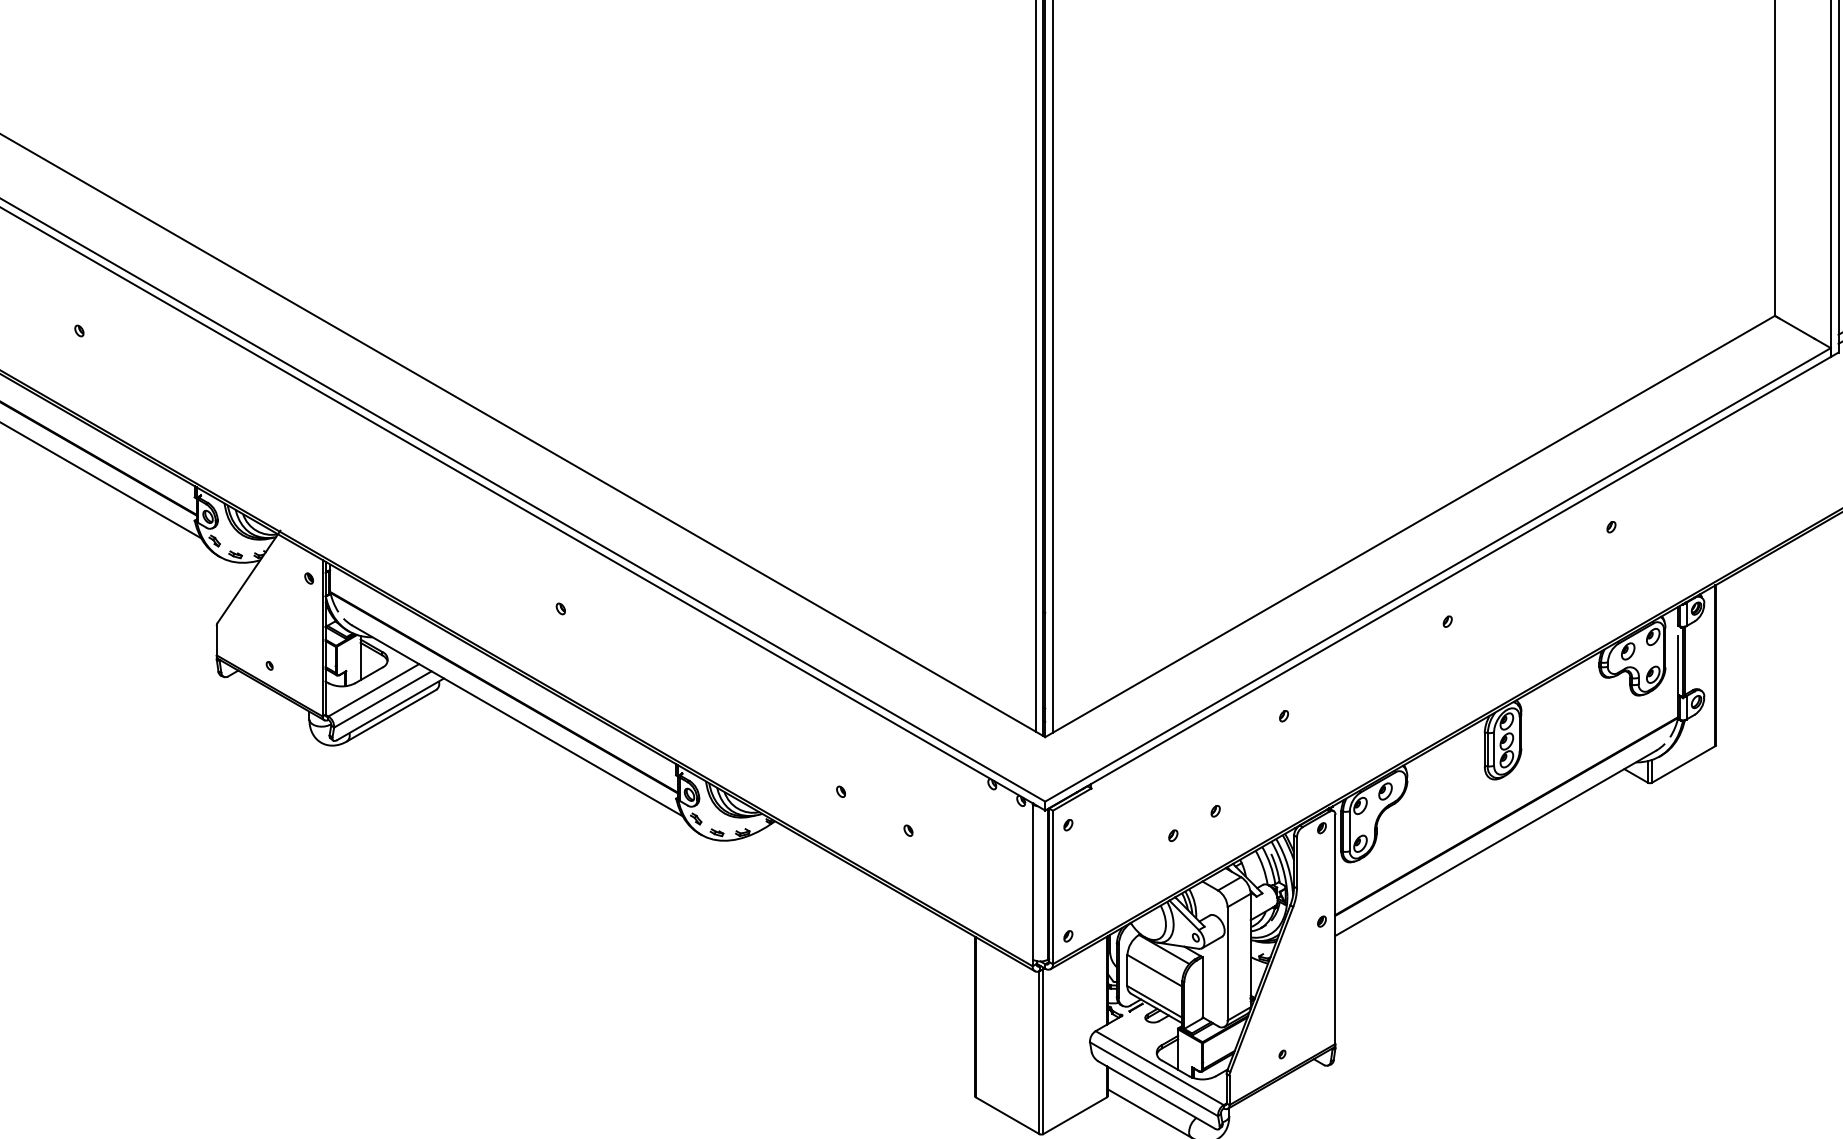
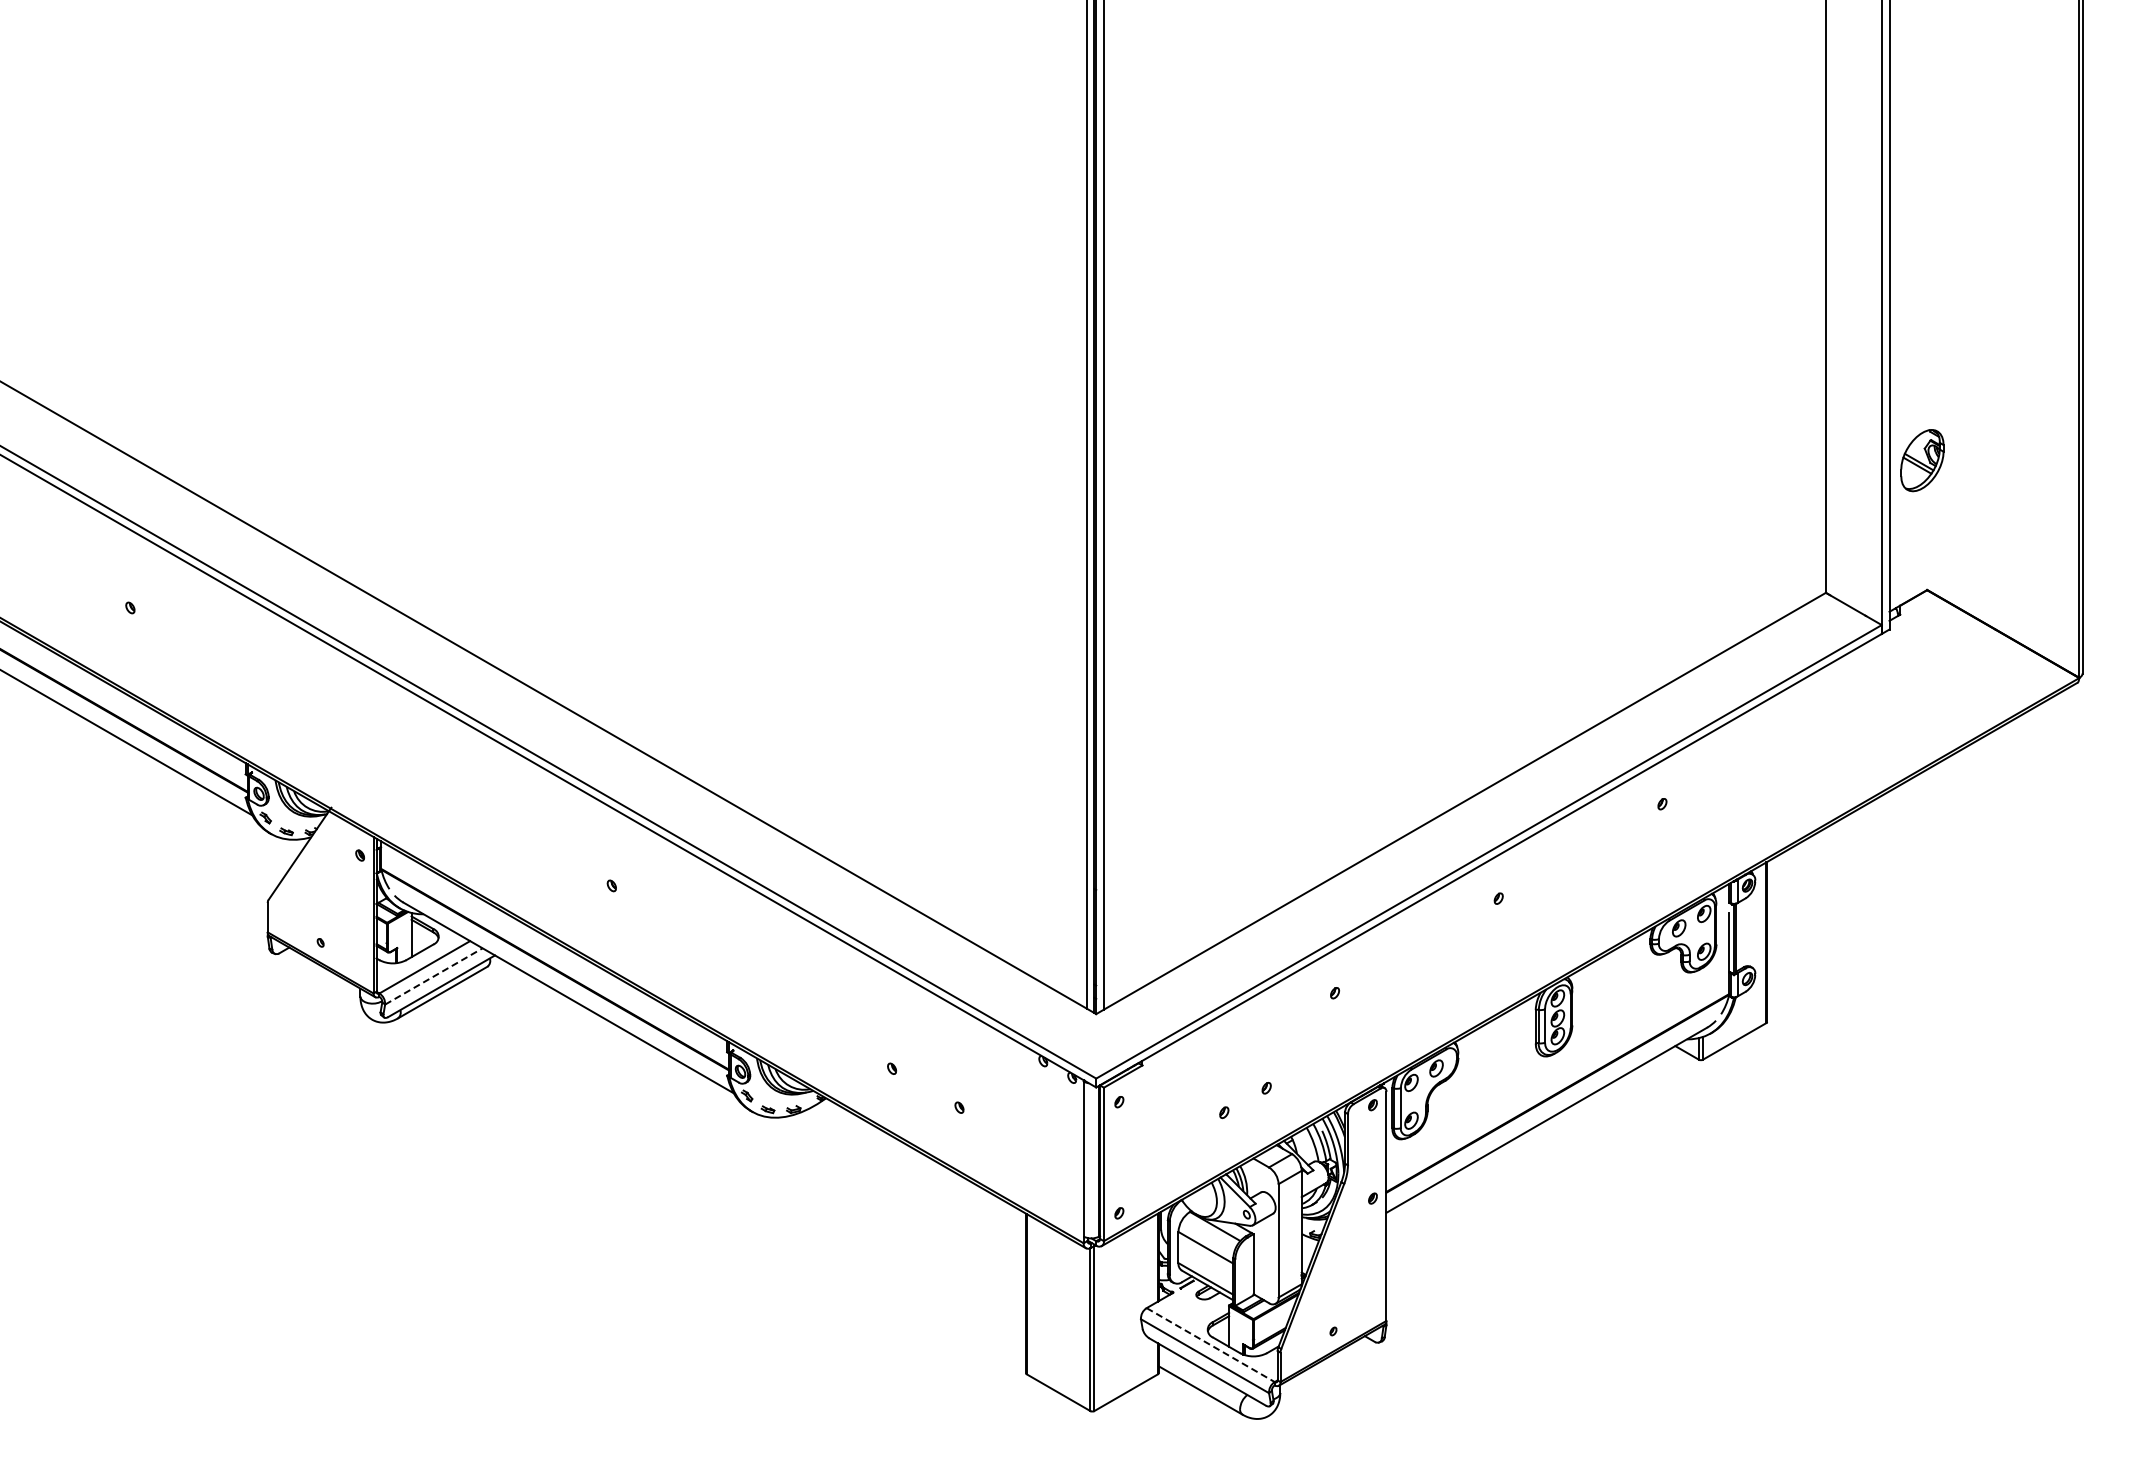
line: (383, 699) -> (434, 976), solid -> dashed
line: (1159, 1068) -> (1210, 1345), solid -> dashed

